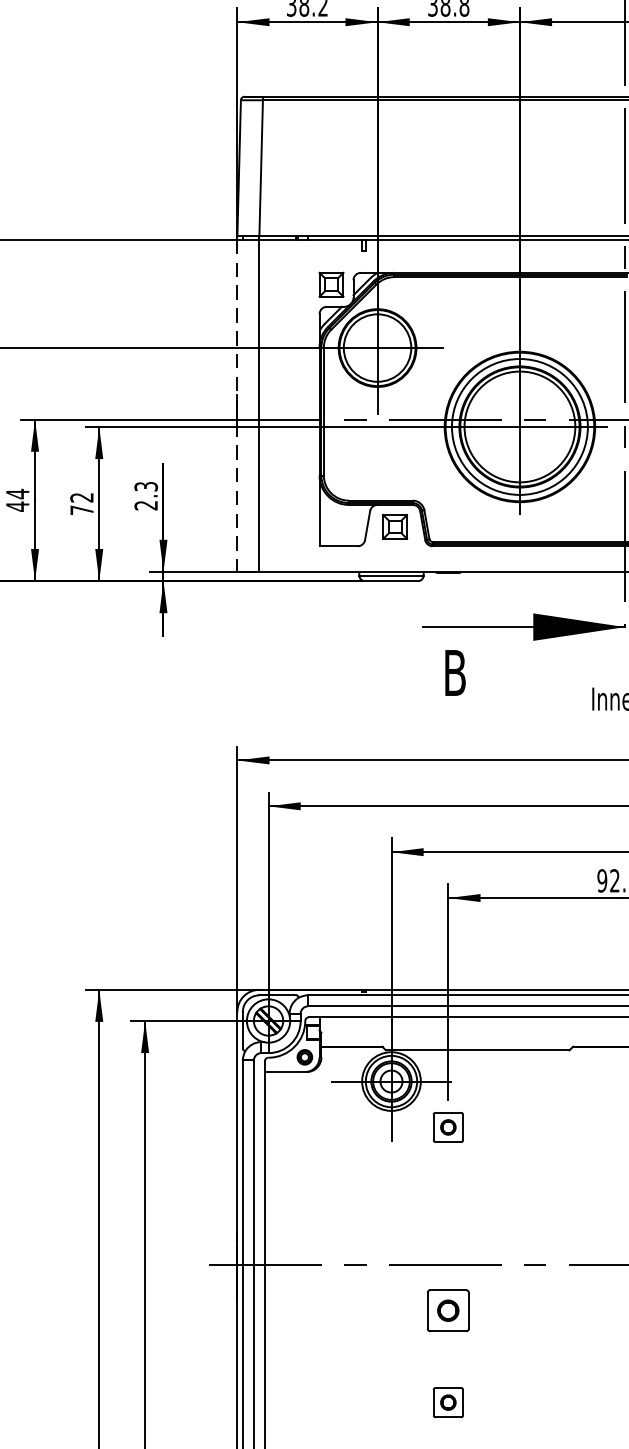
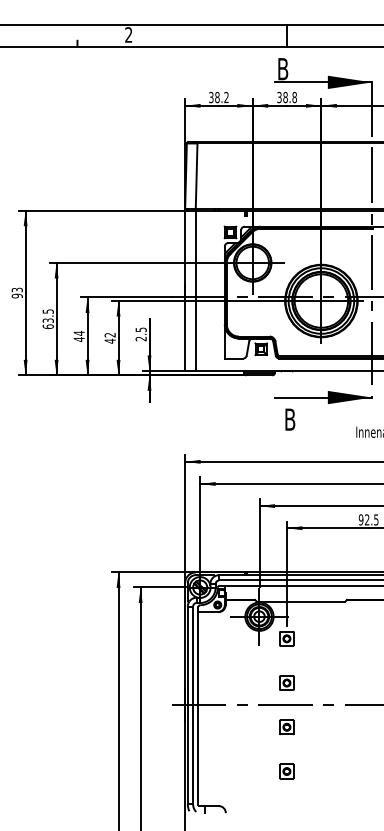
line: (238, 407) -> (185, 291), dashed -> solid
text: (142, 485) -> (139, 329), 2.3 -> 2.5
text: (80, 508) -> (109, 340), 72 -> 42
part: (447, 1217) -> (286, 682), added
part: (447, 1311) -> (286, 727), size x0.71

